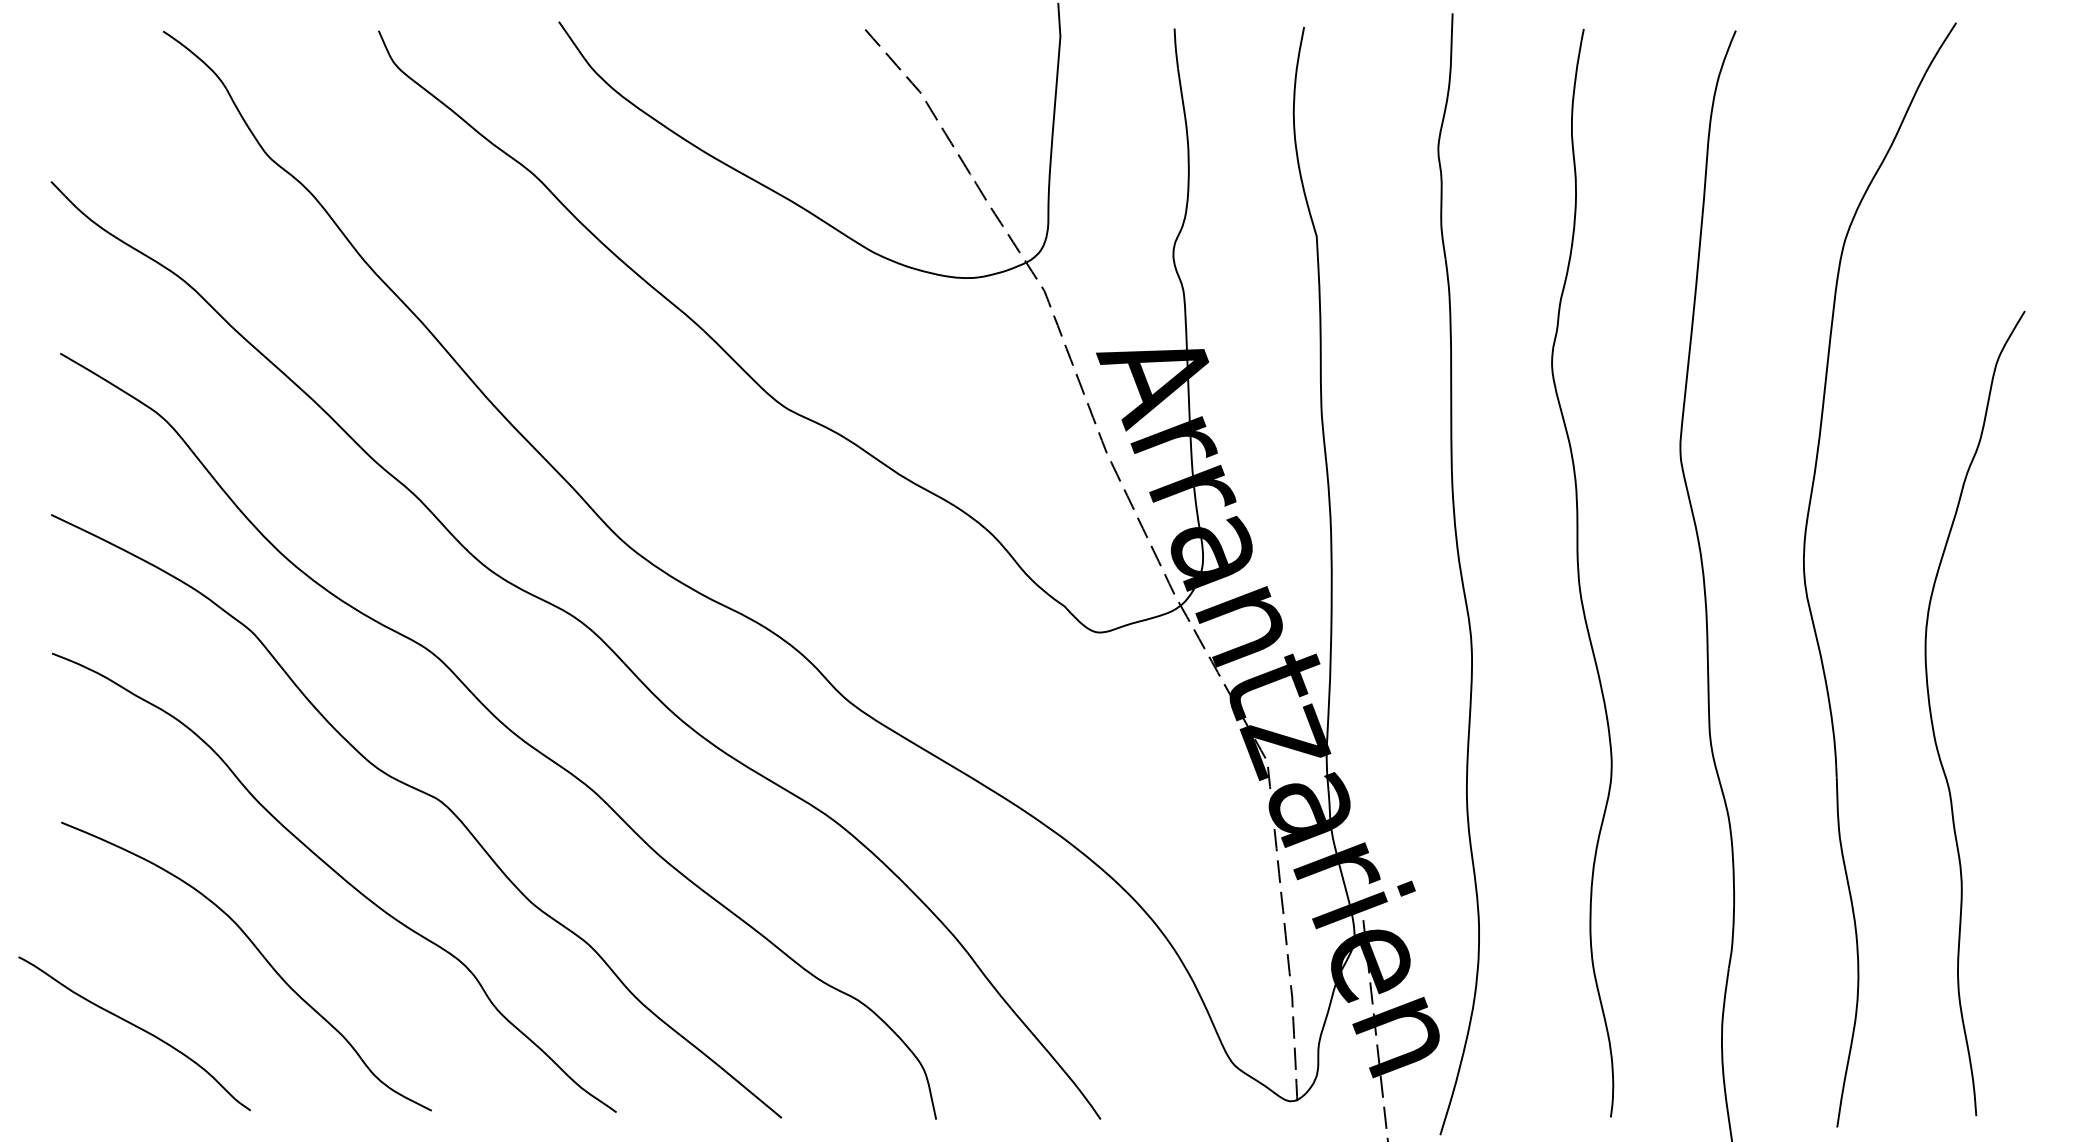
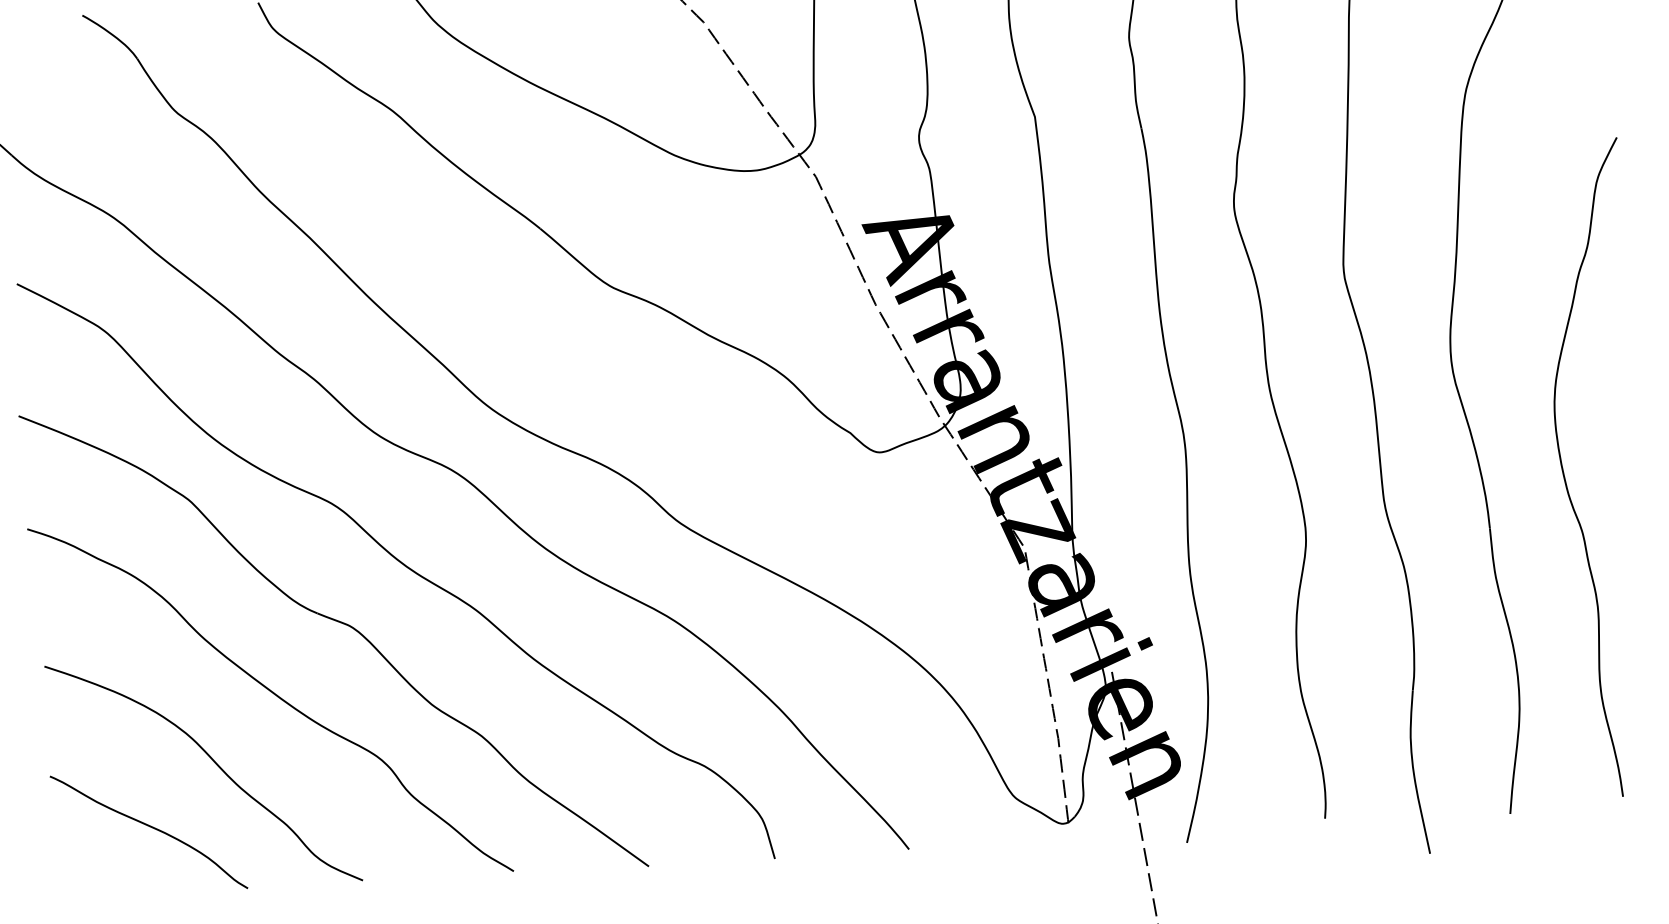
curve: (136, 1027) -> (150, 827), moved

